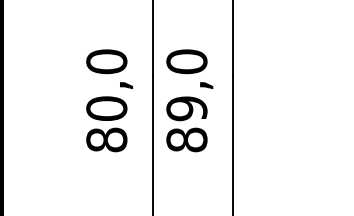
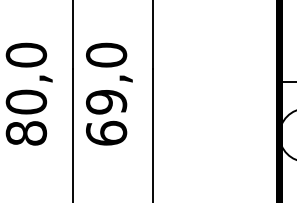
text: (186, 139) -> (106, 132), 89,0 -> 69,0

